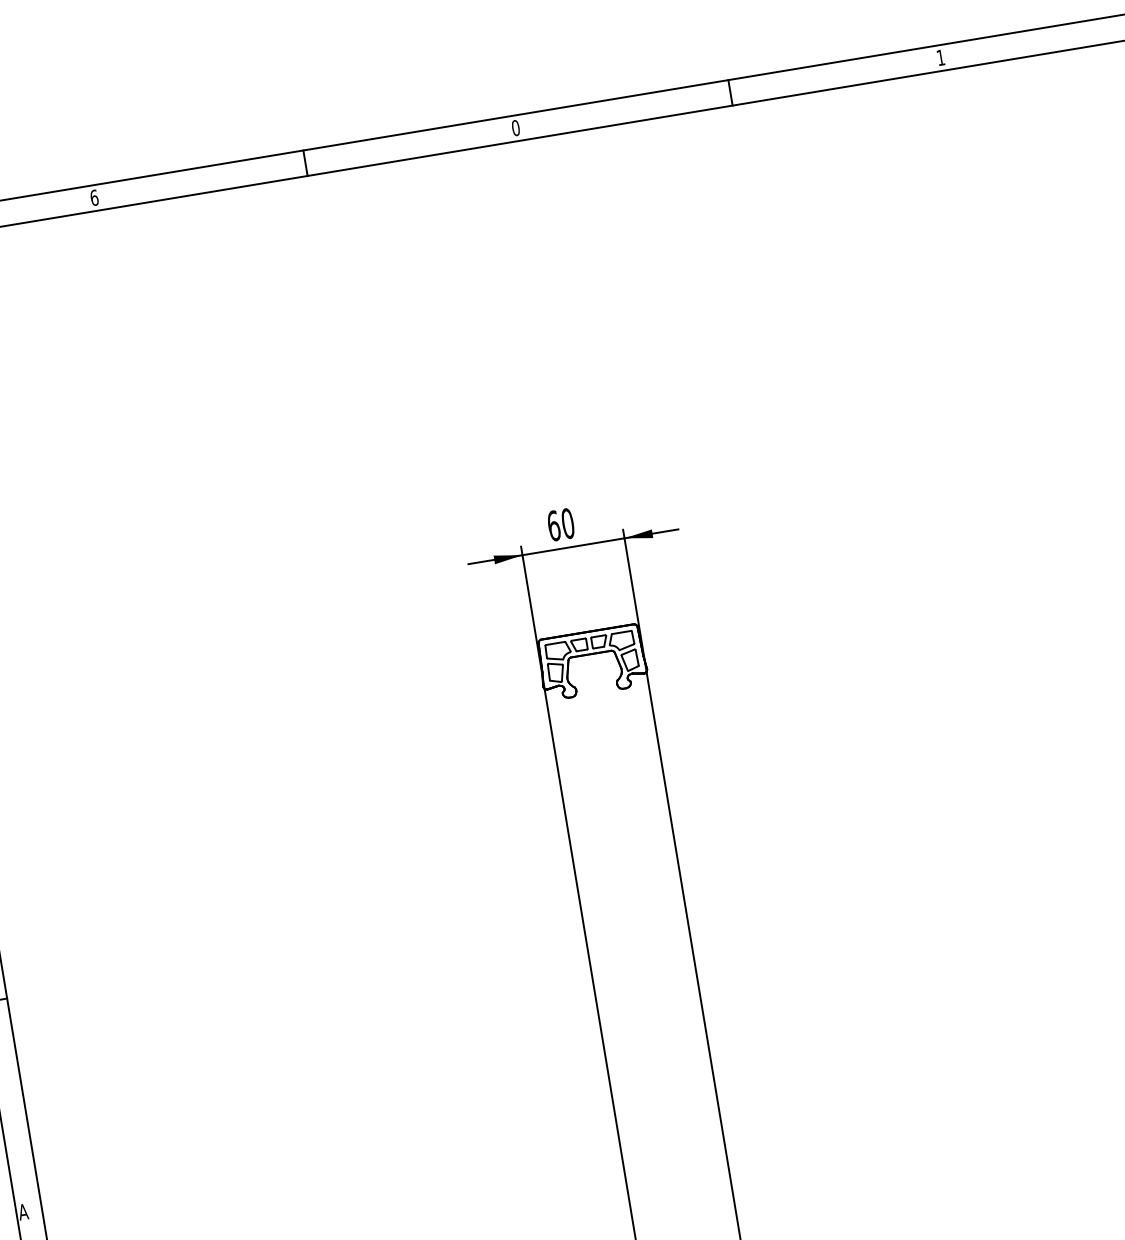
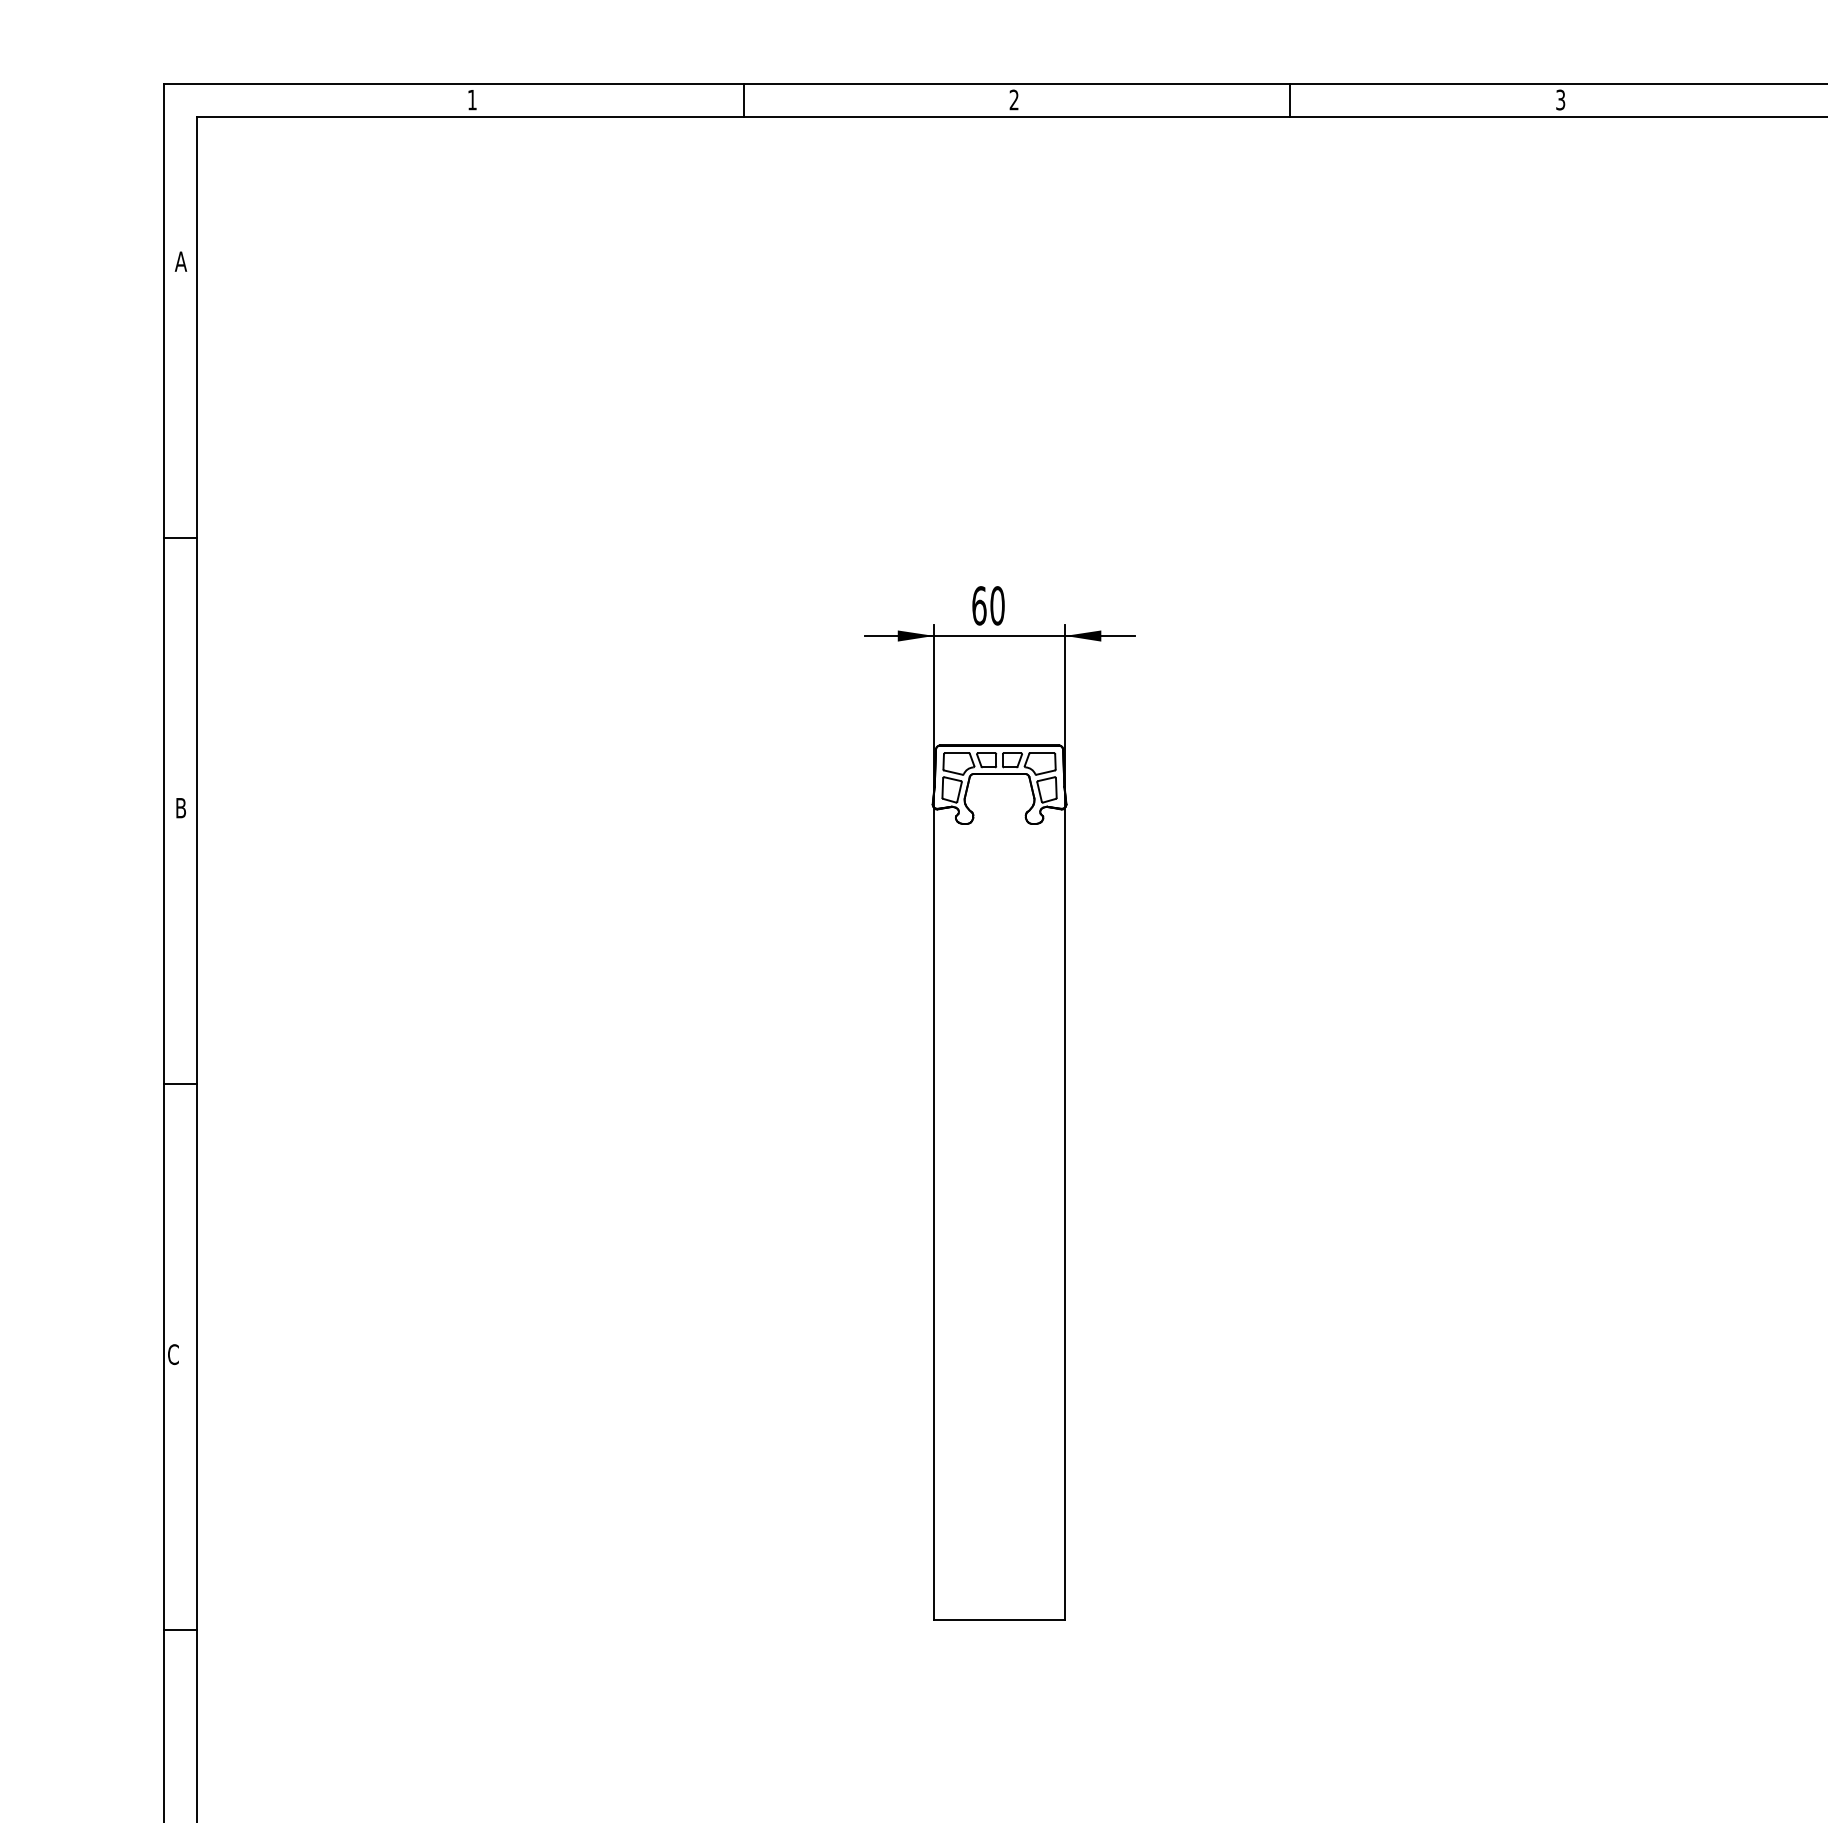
text: (940, 57) -> (1560, 99), 1 -> 3
text: (515, 127) -> (1013, 99), 0 -> 2
text: (94, 197) -> (472, 99), 6 -> 1
text: (23, 1211) -> (173, 1354), A -> C

